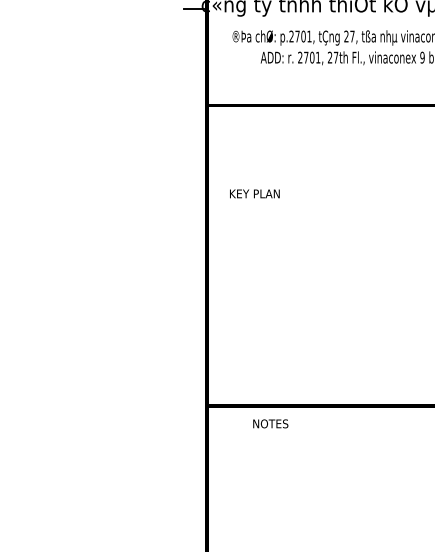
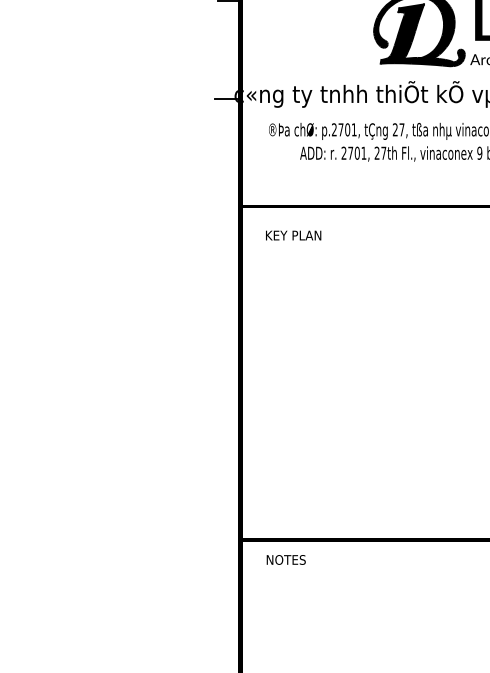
text: (254, 193) -> (293, 235), moved
text: (270, 423) -> (285, 559), moved

